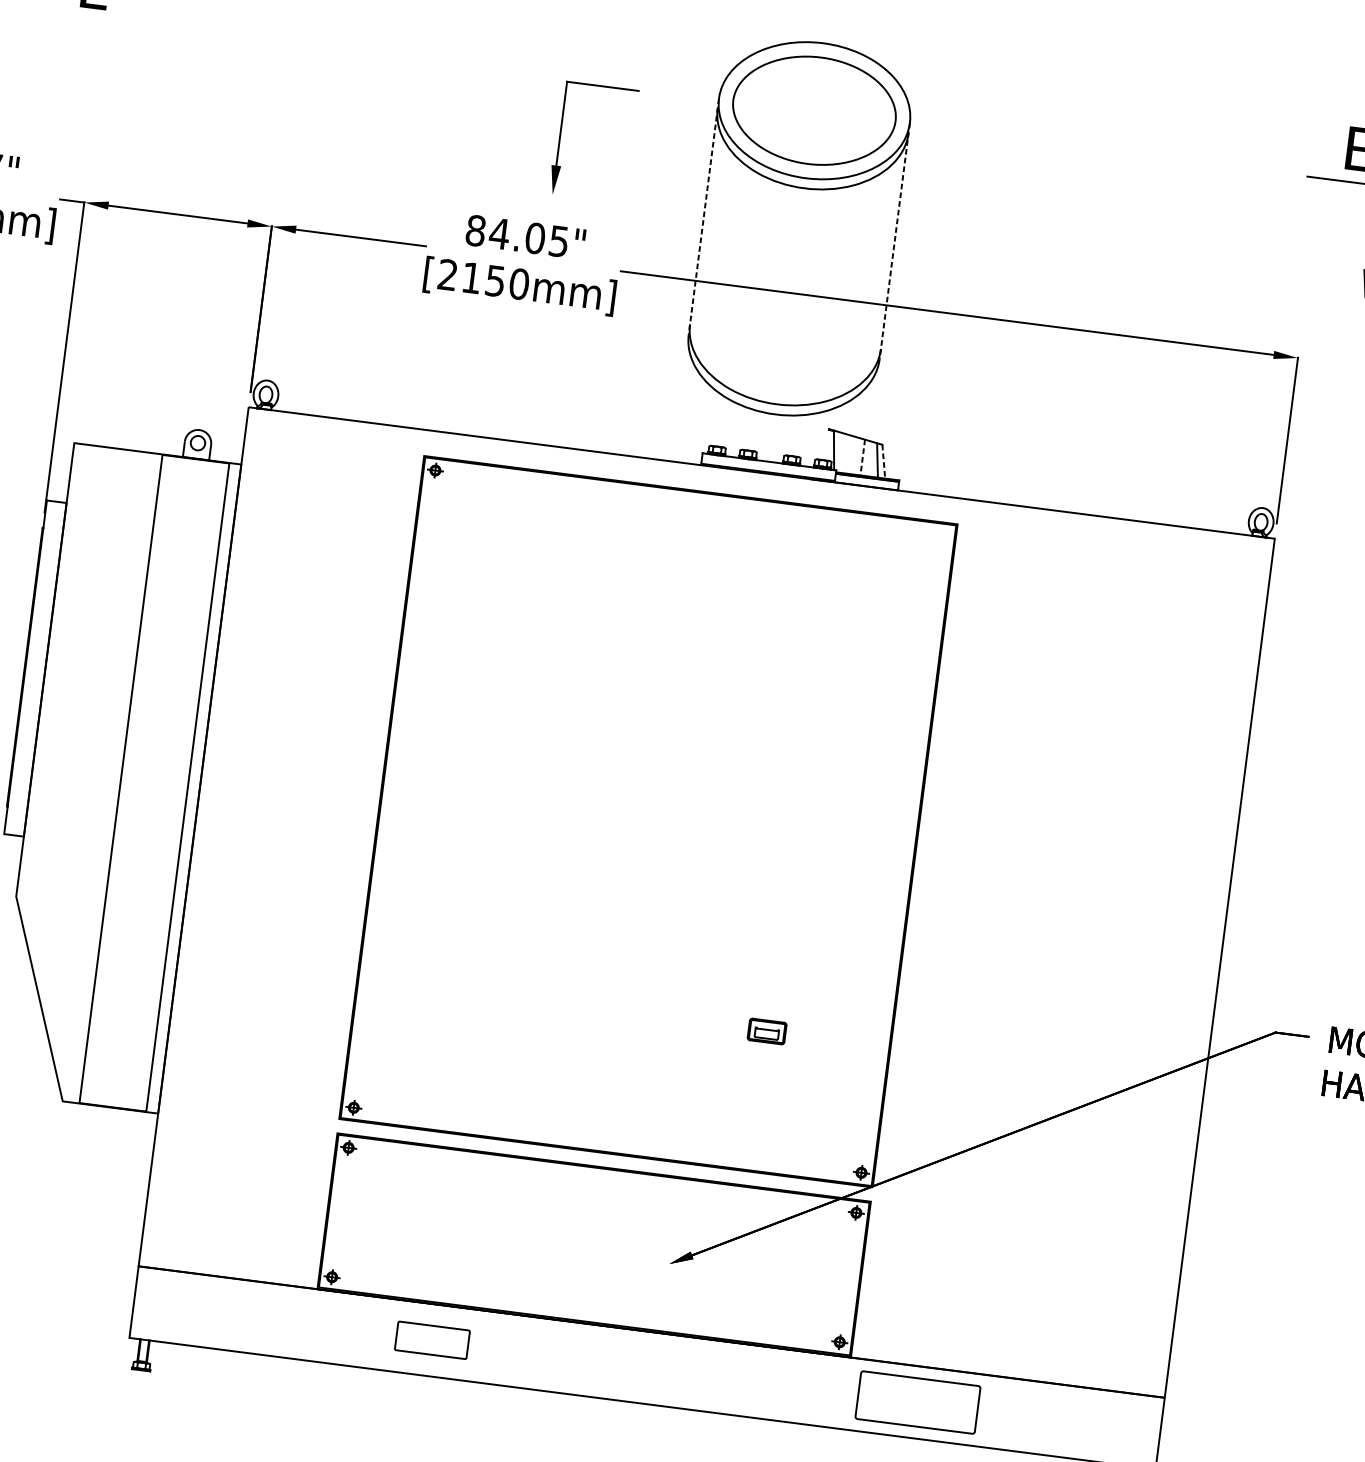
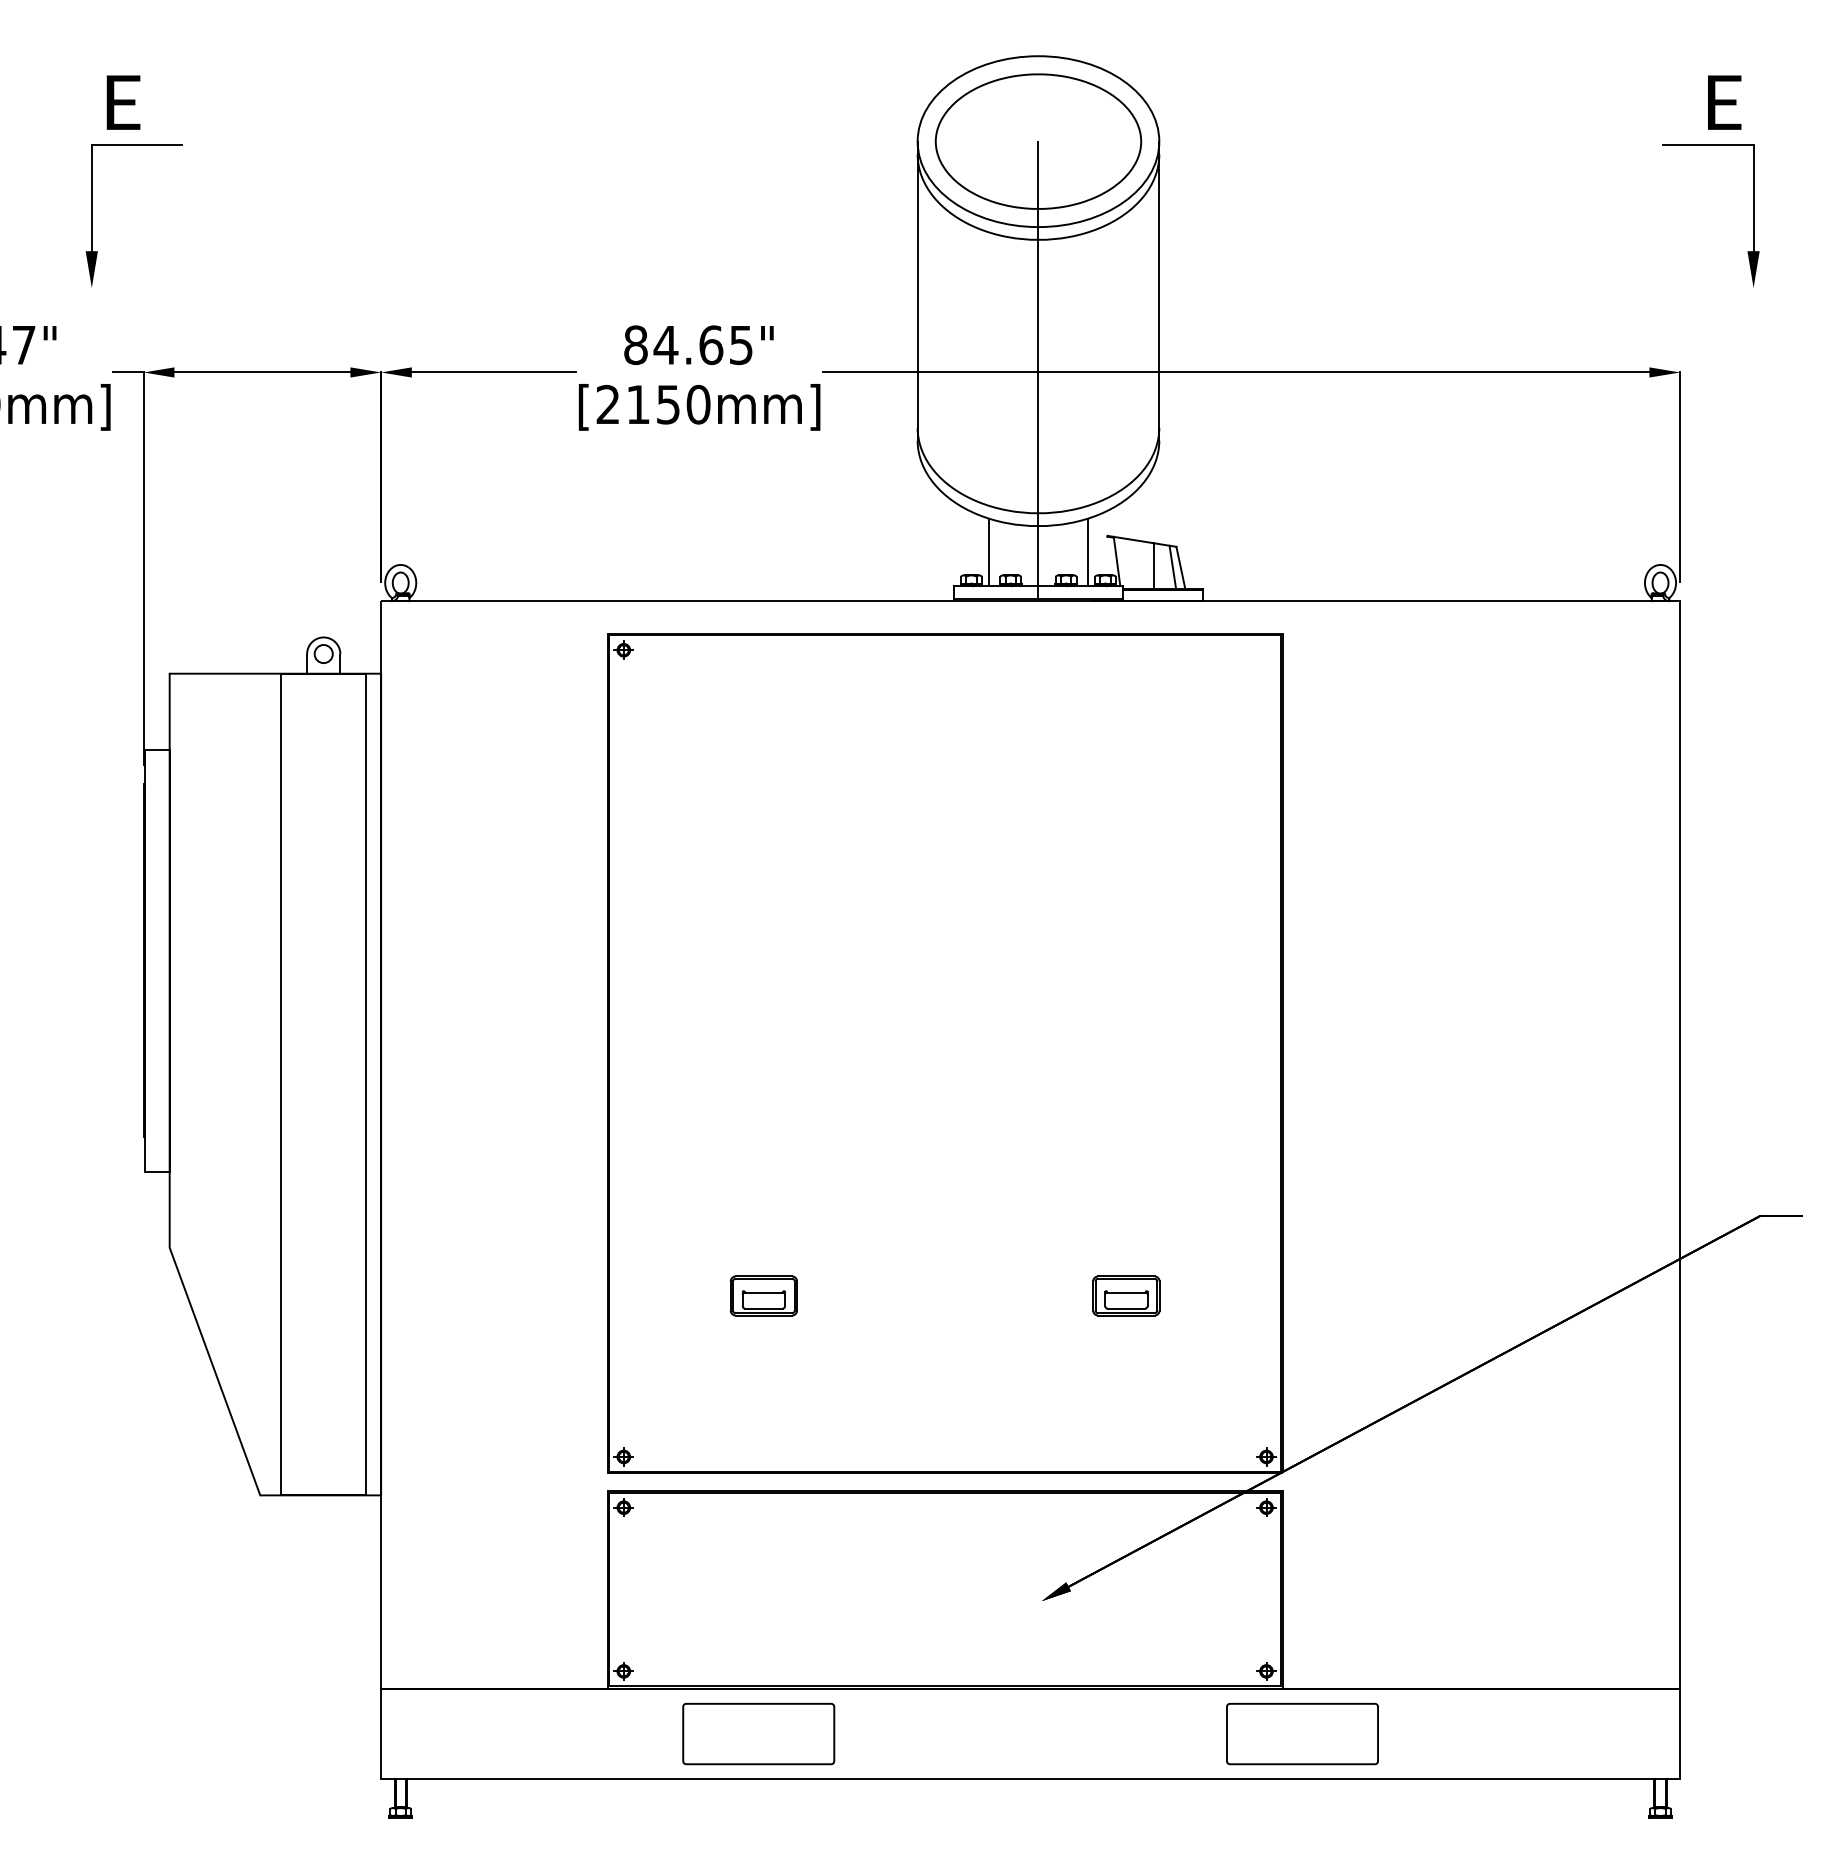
part: (560, 137) -> (92, 215), moved
line: (703, 216) -> (917, 291), dashed -> solid
text: (535, 237) -> (711, 344), 84.05" -> 84.65"
line: (894, 241) -> (1159, 291), dashed -> solid
line: (791, 291) -> (1038, 370), added
line: (733, 430) -> (988, 552), added
line: (812, 440) -> (1088, 552), added
line: (862, 457) -> (1153, 565), dashed -> solid
line: (883, 462) -> (1180, 568), dashed -> solid
part: (480, 994) -> (763, 1295), added
part: (767, 1031) -> (1126, 1295), size x1.43
part: (432, 1339) -> (758, 1733), size x1.67
part: (918, 1402) -> (1302, 1733), moved

